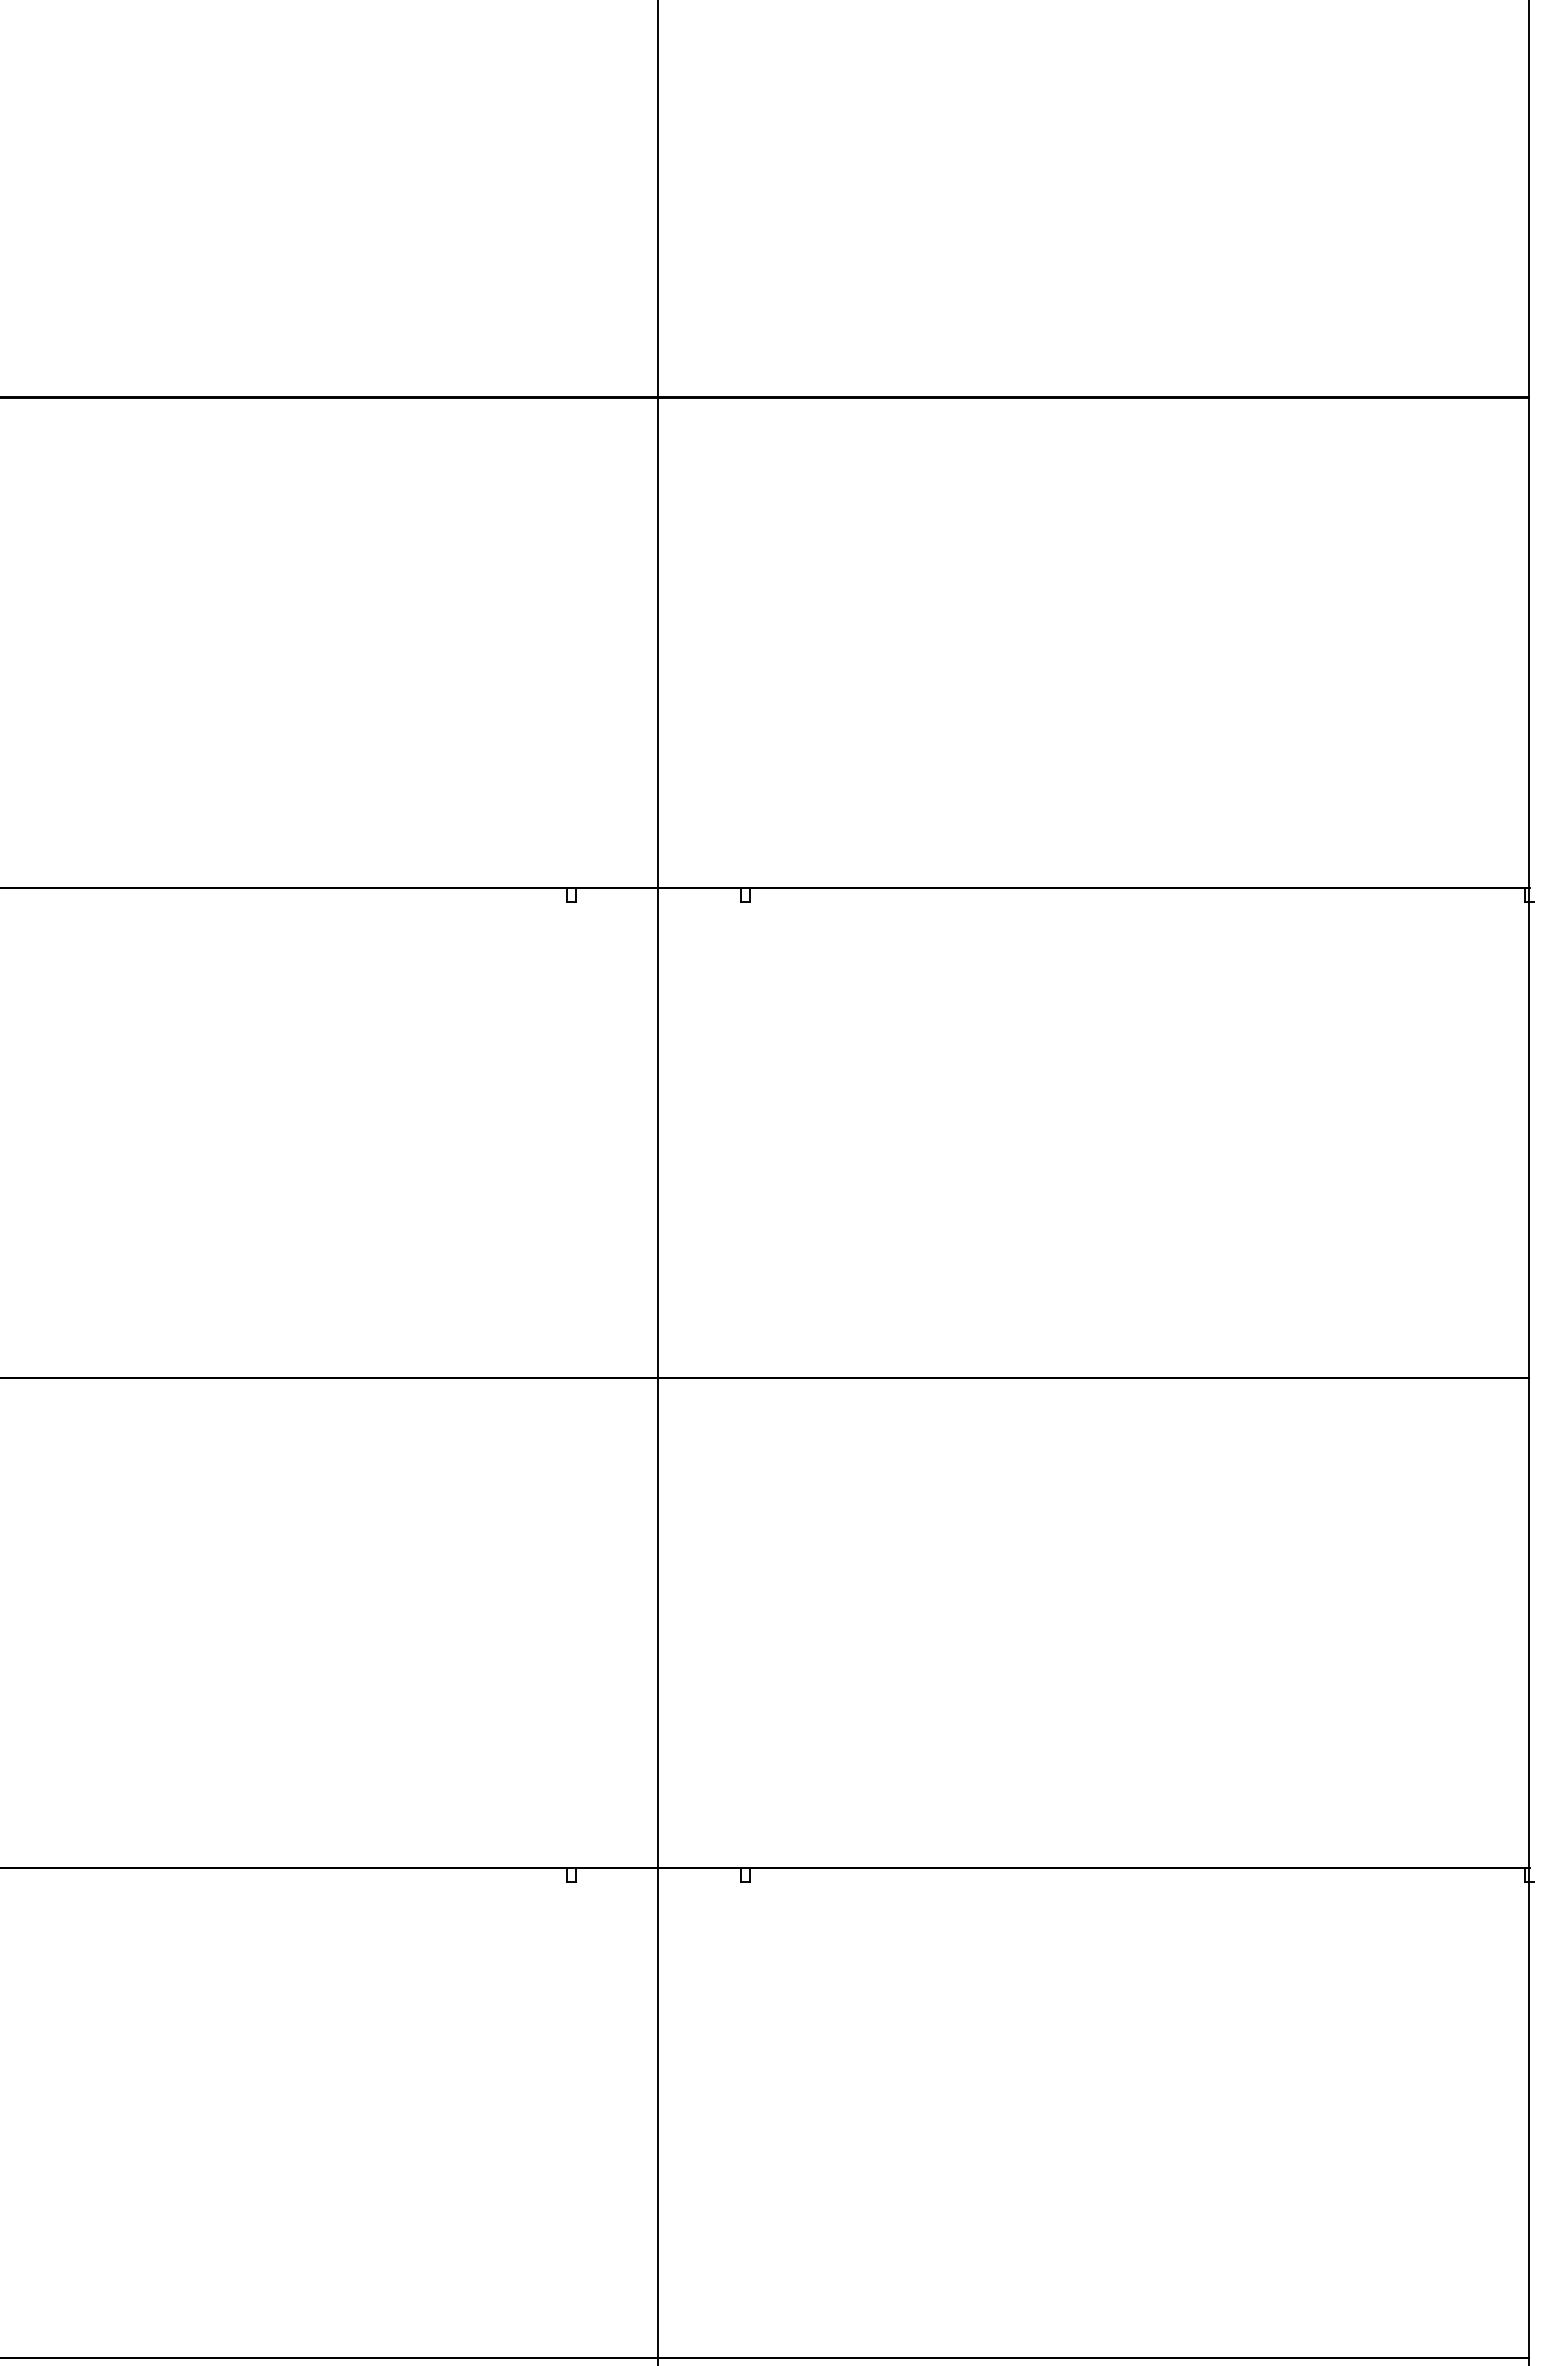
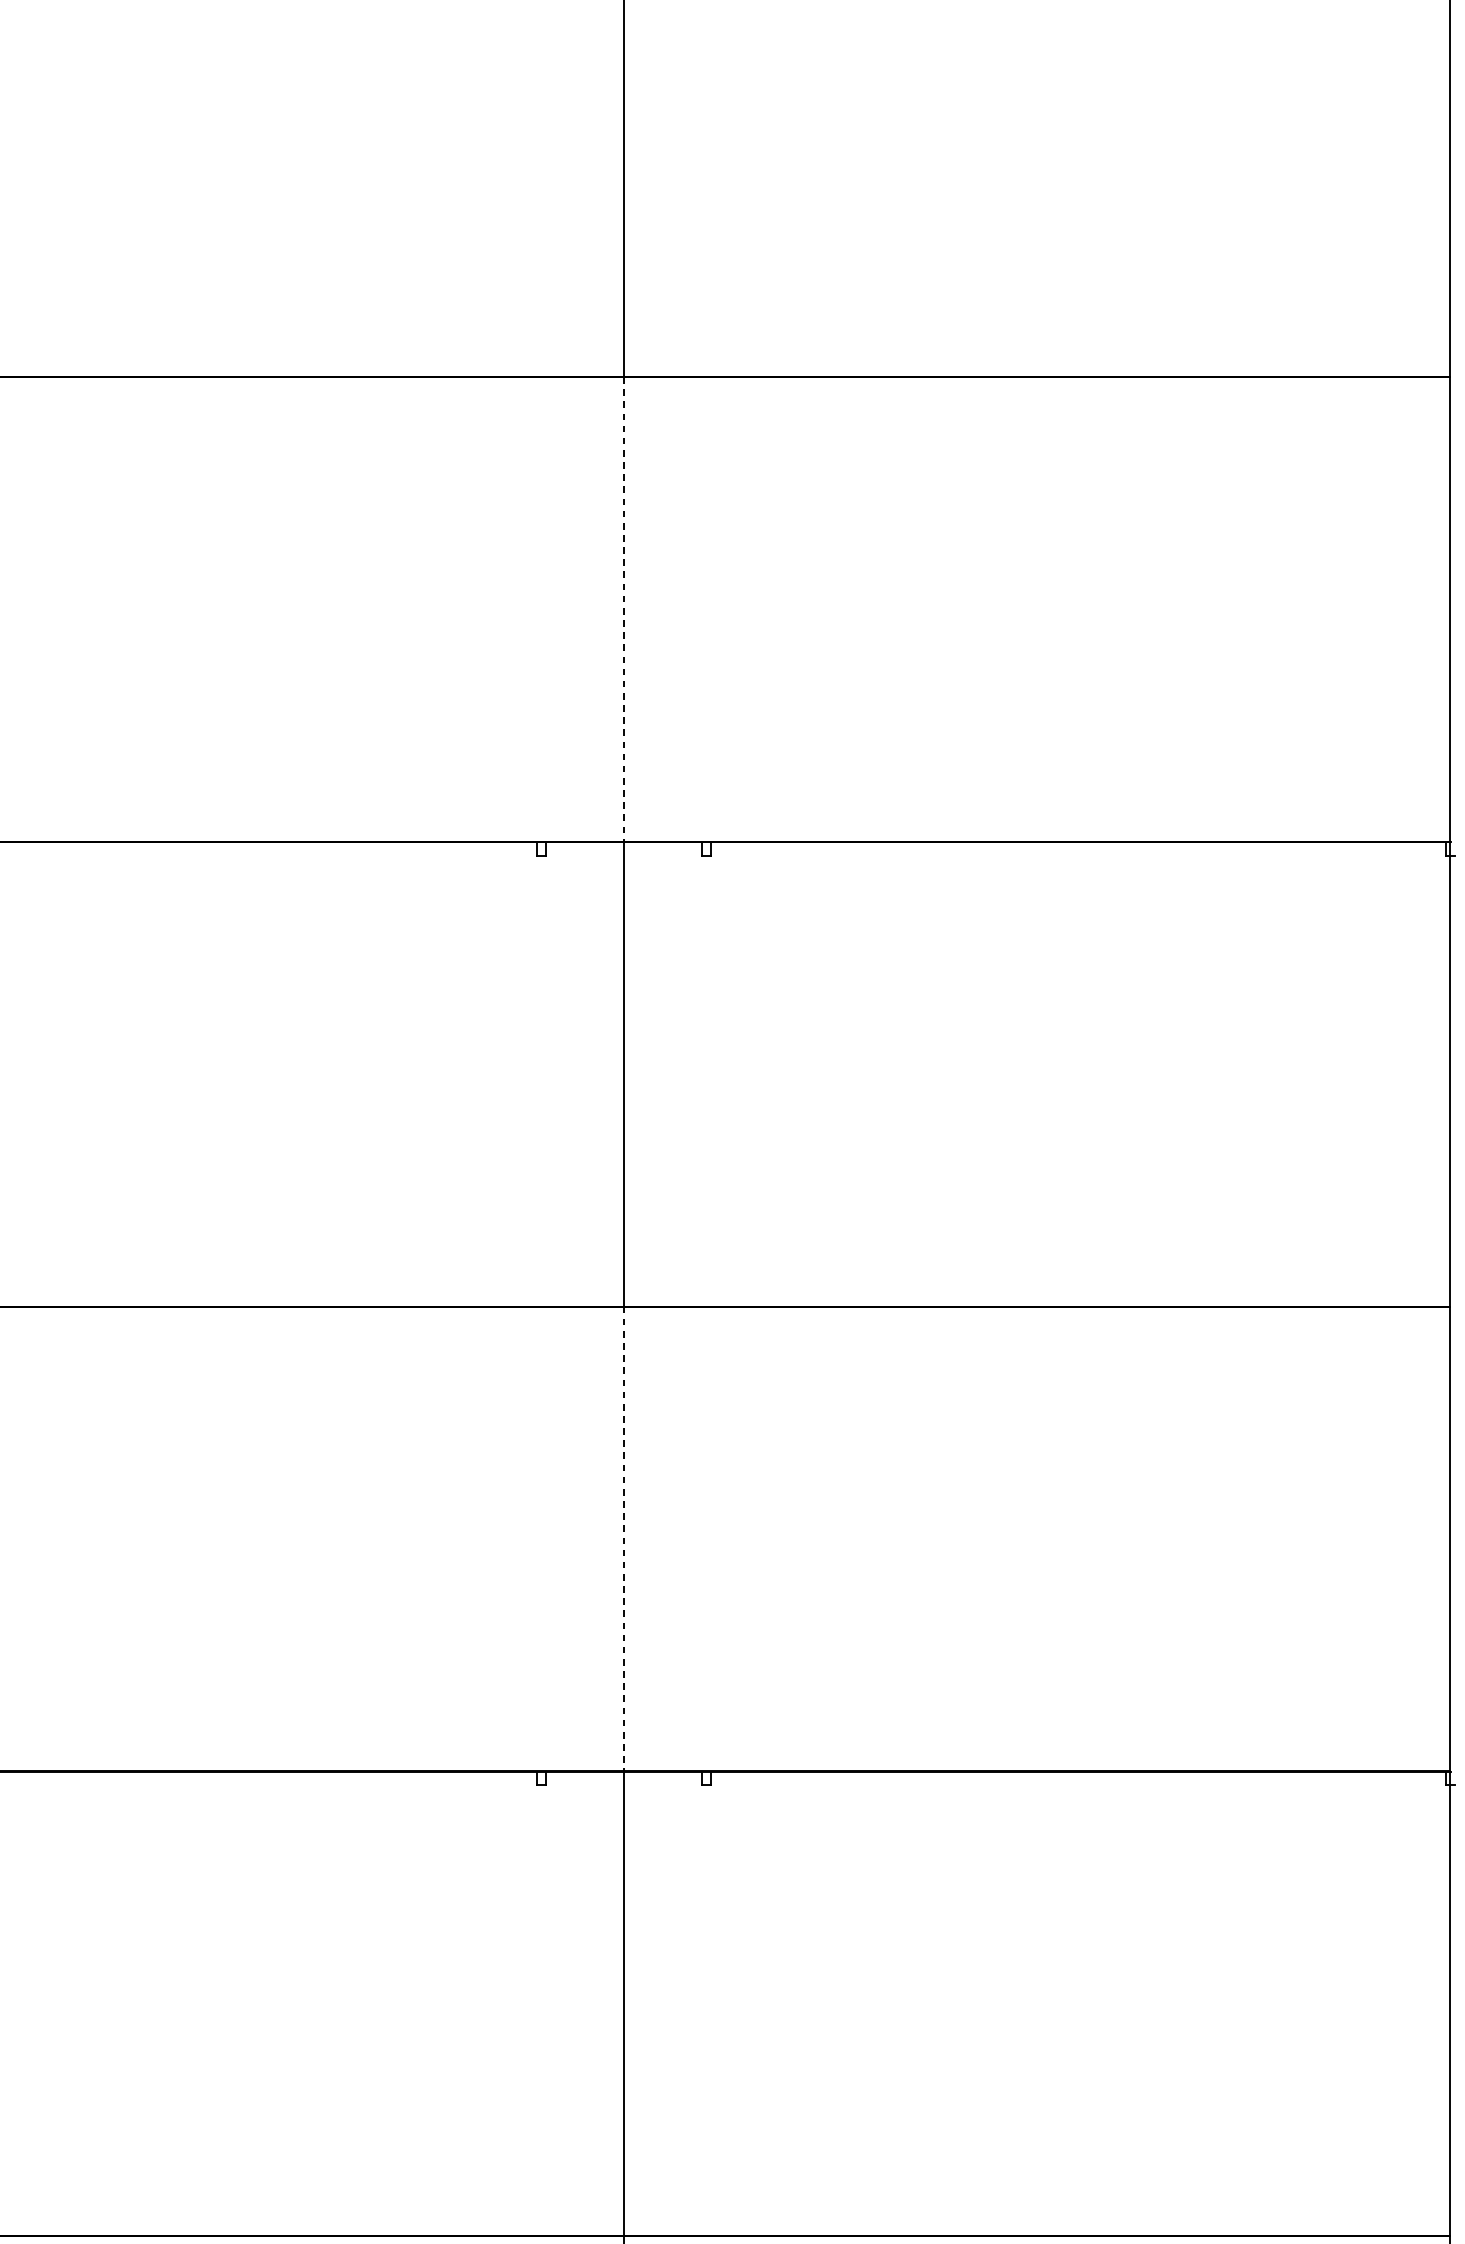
line: (658, 642) -> (624, 609), solid -> dashed
line: (658, 1622) -> (624, 1538), solid -> dashed

